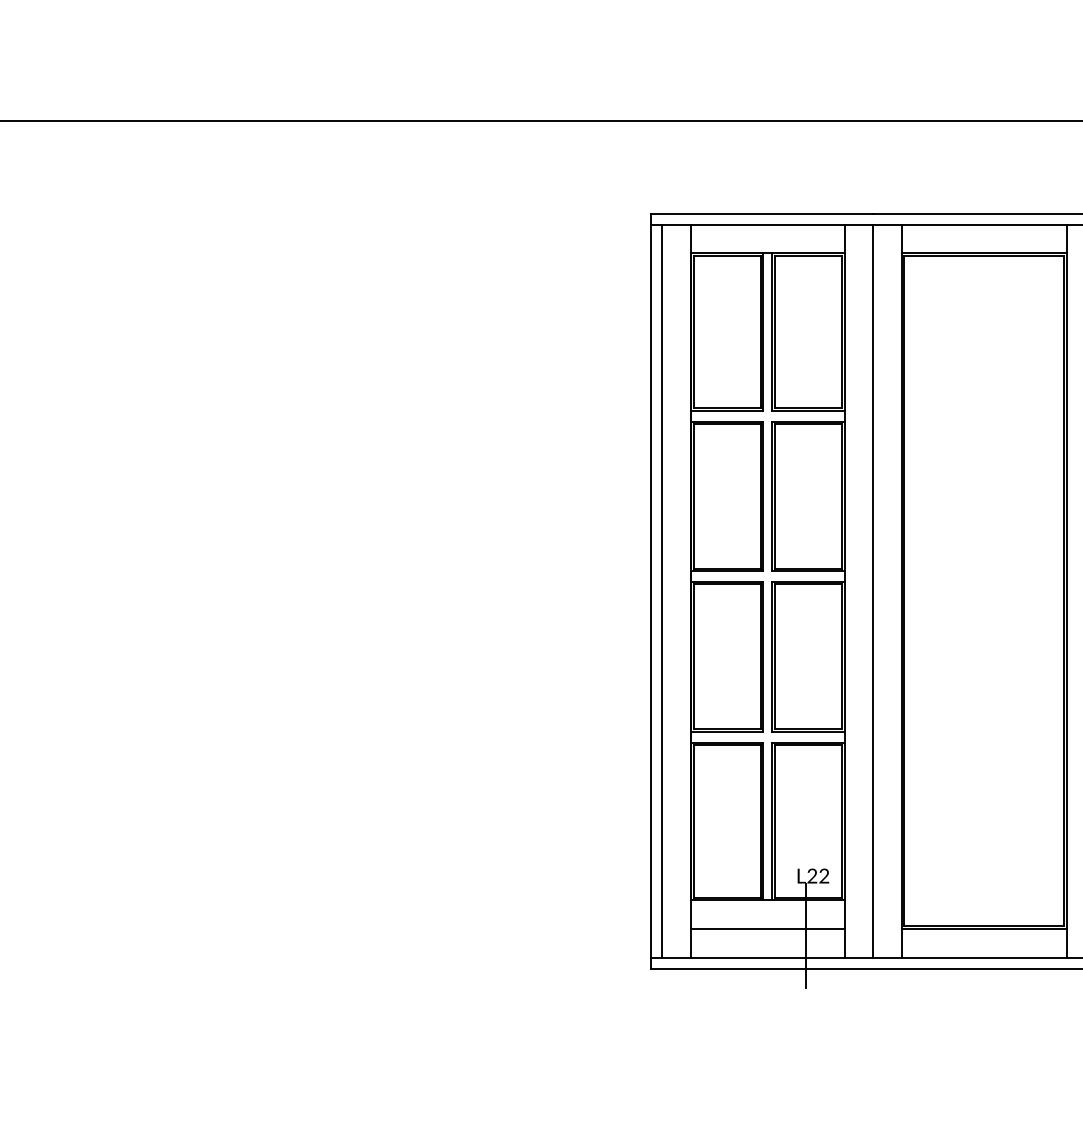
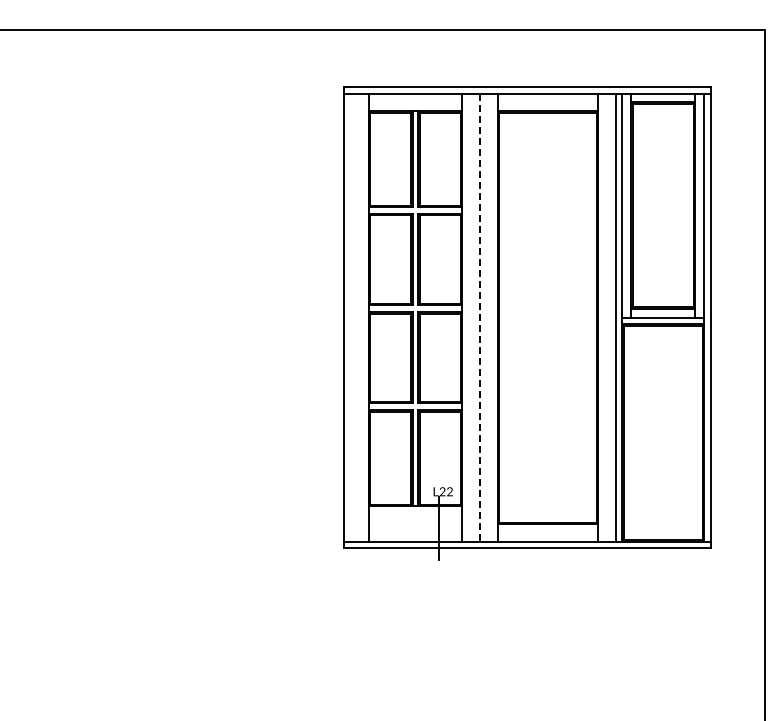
line: (661, 590) -> (350, 317), removed
line: (872, 590) -> (479, 317), solid -> dashed
line: (767, 927) -> (415, 523), removed

